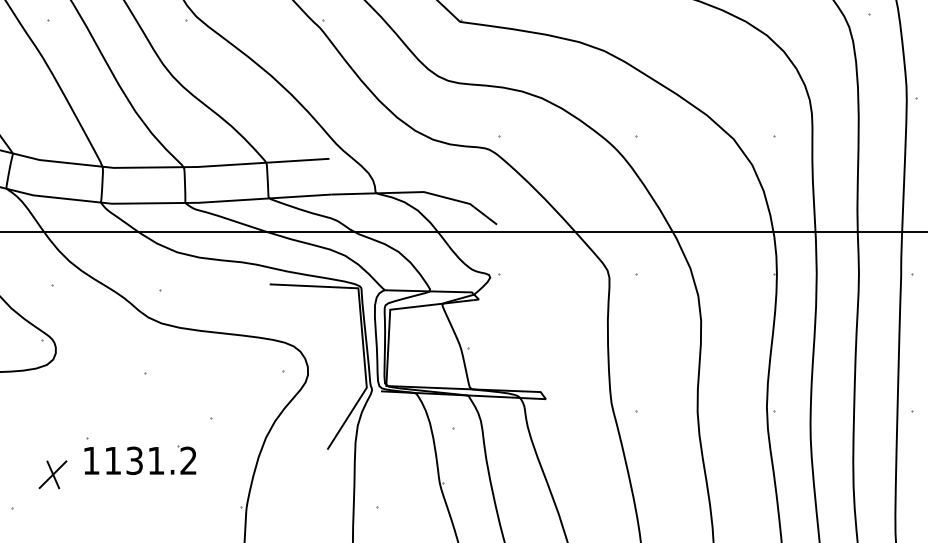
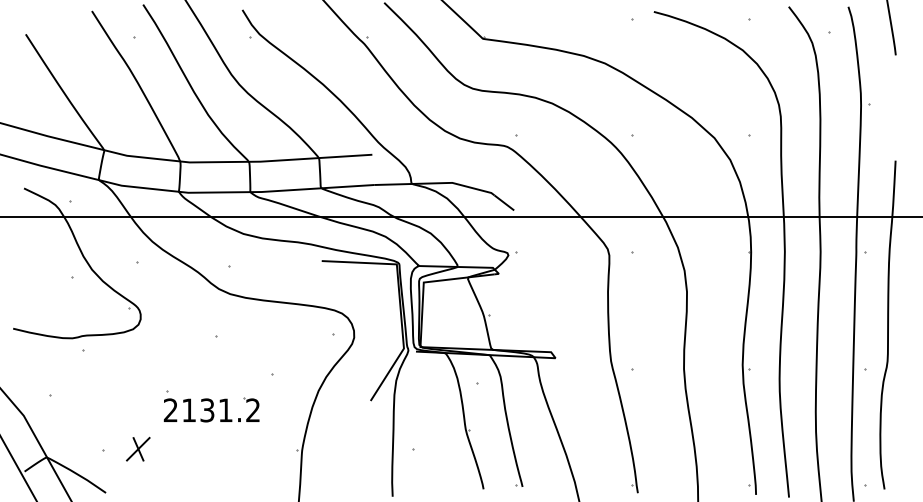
text: (91, 459) -> (170, 409), 1131.2 -> 2131.2
part: (53, 473) -> (138, 448), moved

